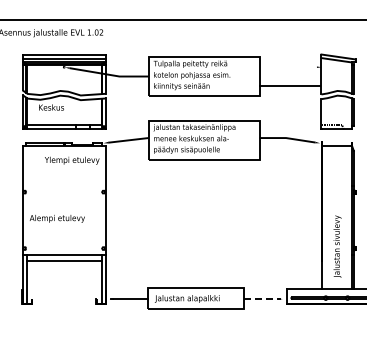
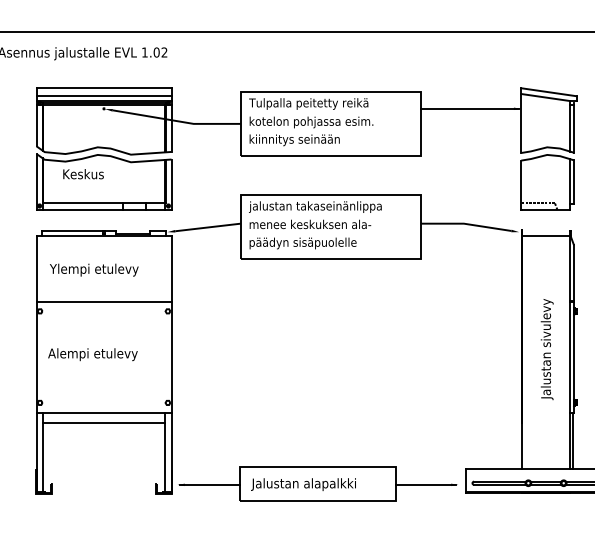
line: (289, 86) -> (469, 109), moved
text: (72, 160) -> (94, 269), moved
line: (63, 186) -> (102, 302), added
text: (337, 246) -> (547, 349), moved
line: (263, 299) -> (427, 485), dashed -> solid

